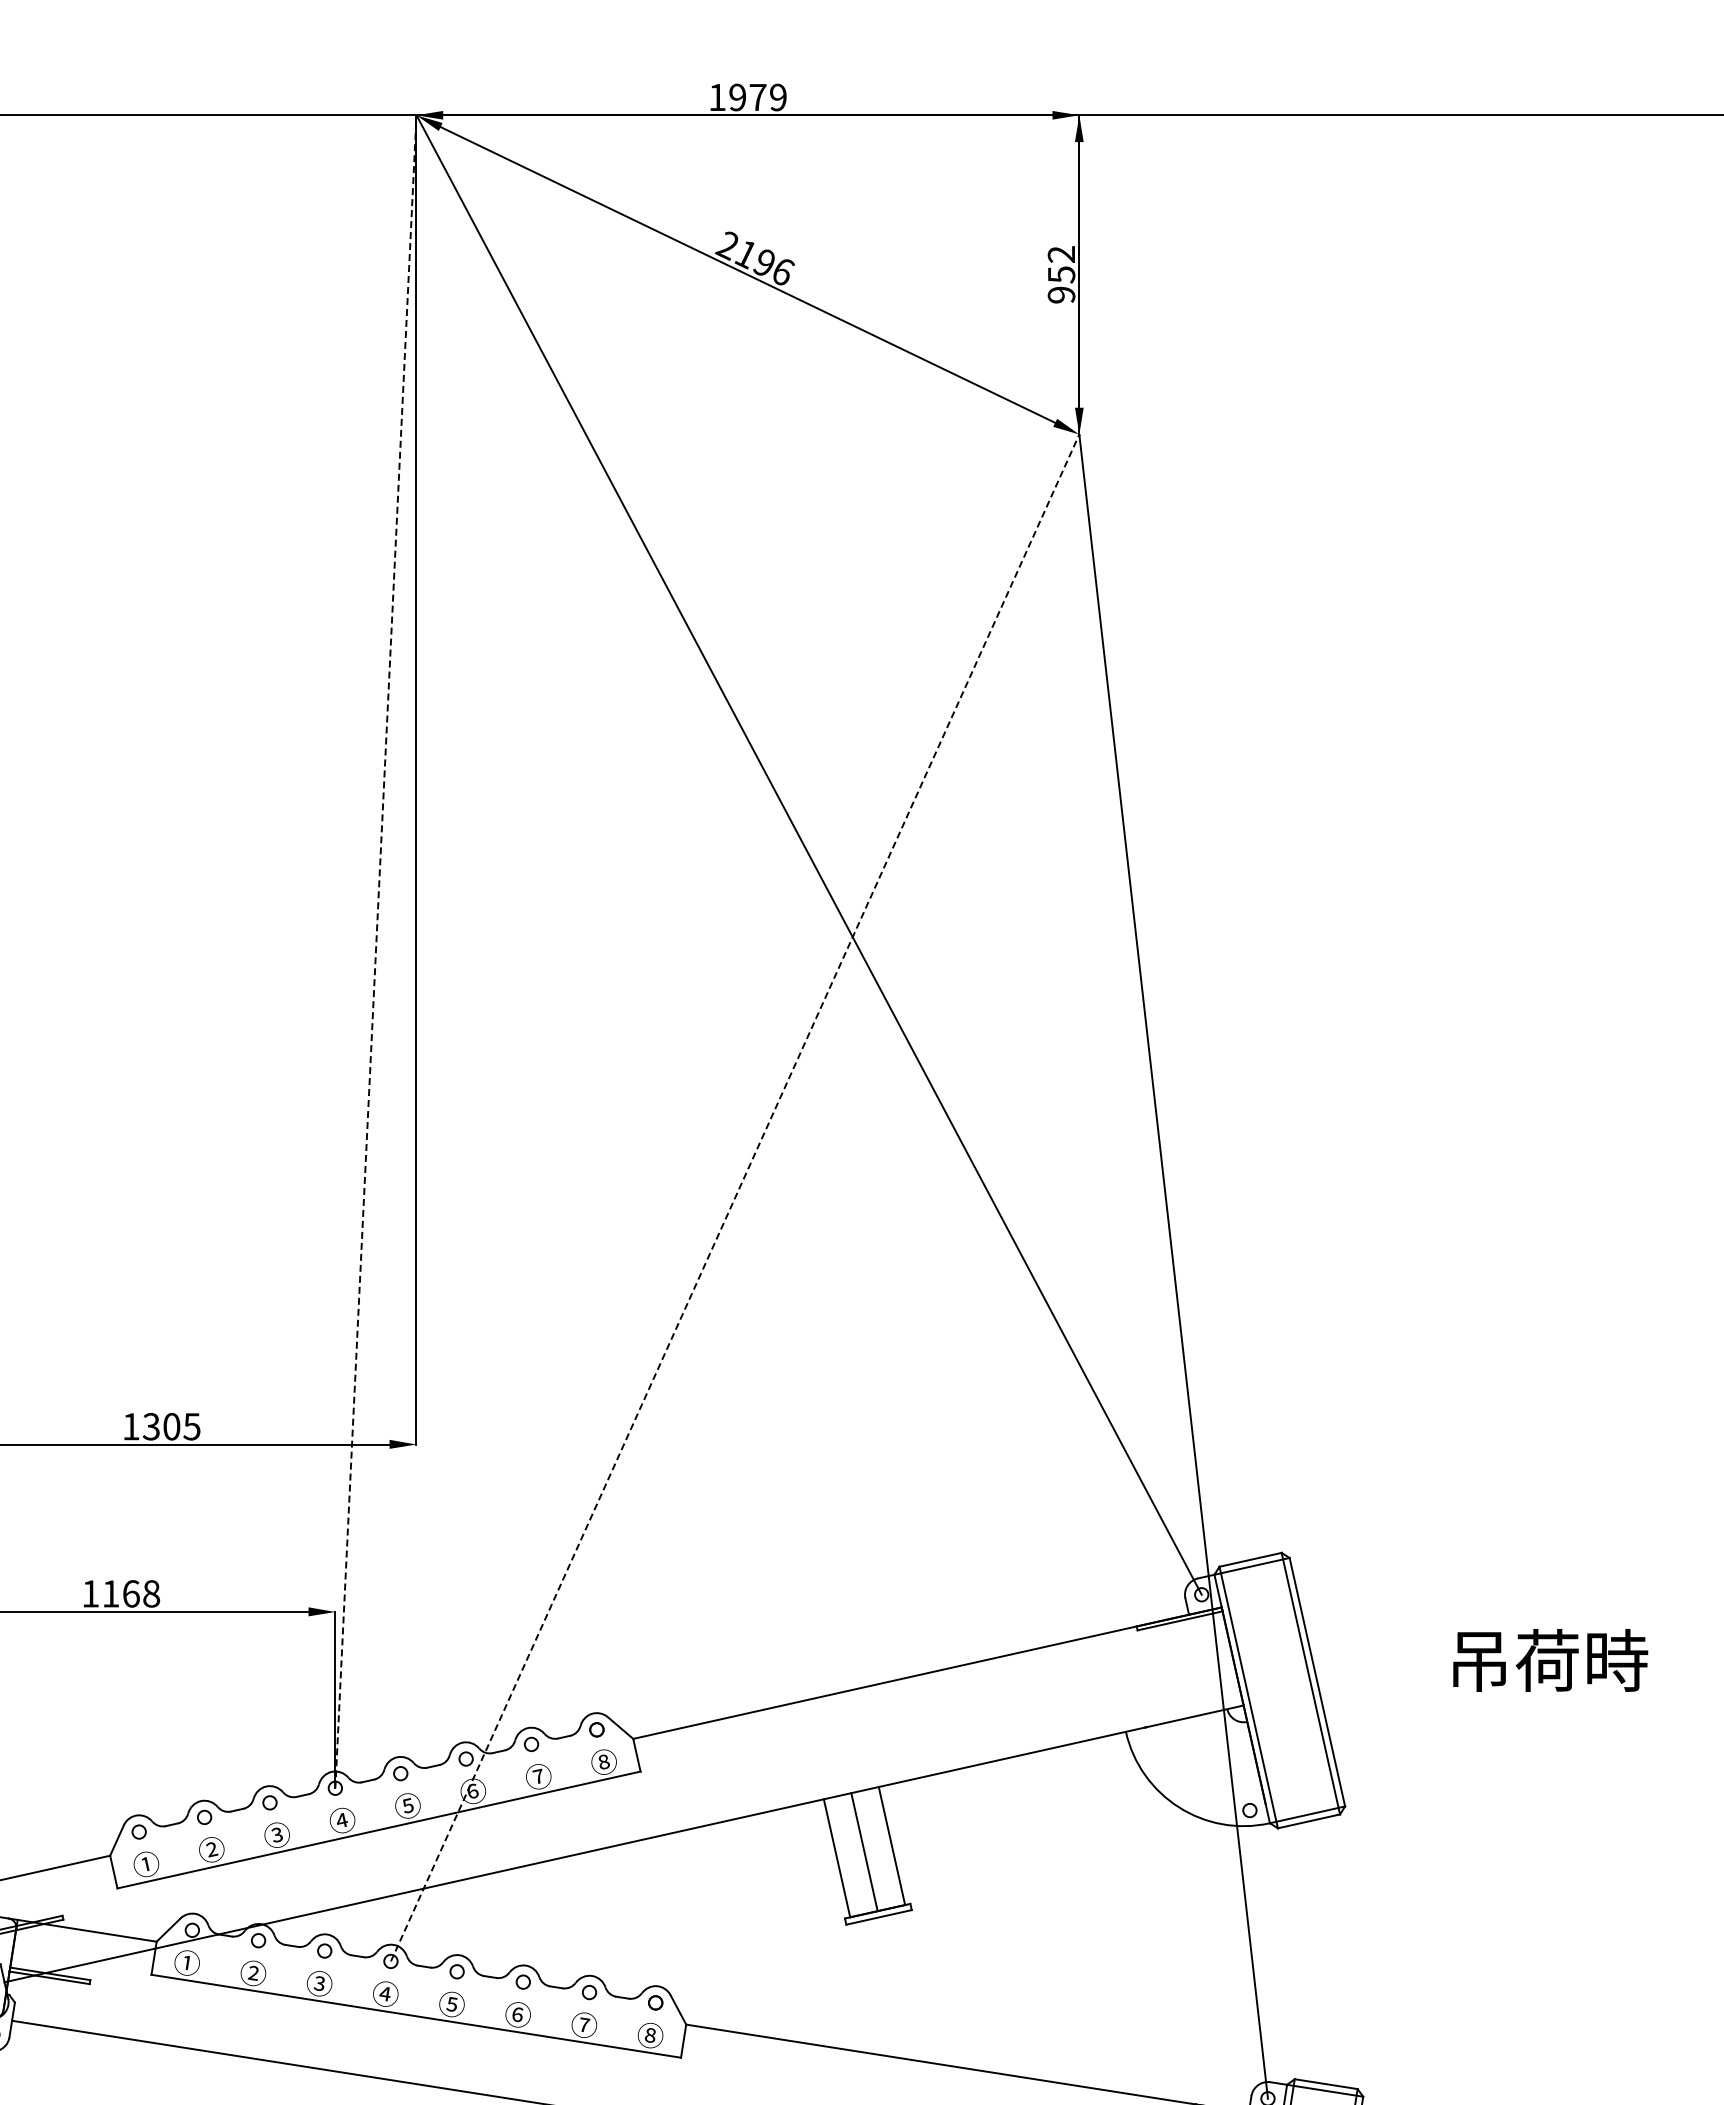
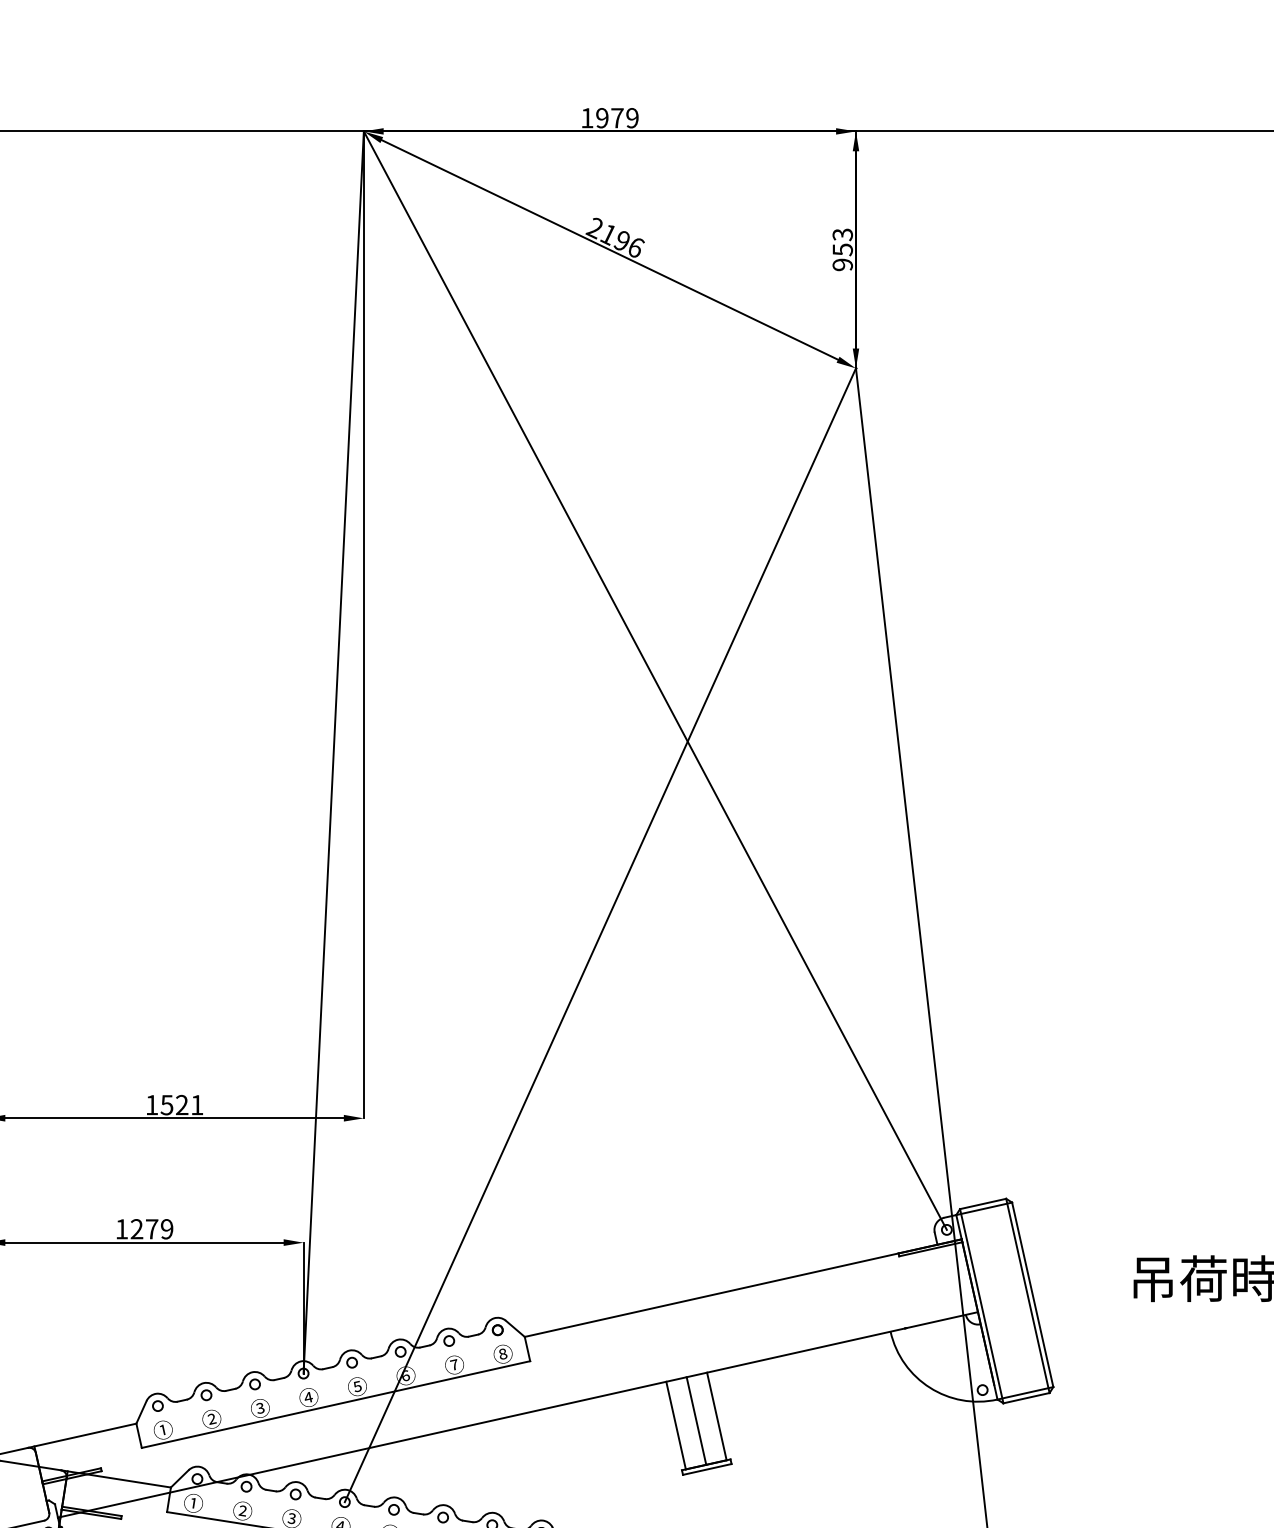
text: (1061, 254) -> (842, 234), 952 -> 953
line: (375, 951) -> (333, 752), dashed -> solid
line: (735, 1197) -> (600, 934), dashed -> solid
text: (171, 1426) -> (181, 1104), 1305 -> 1521
text: (131, 1593) -> (152, 1228), 1168 -> 1279

